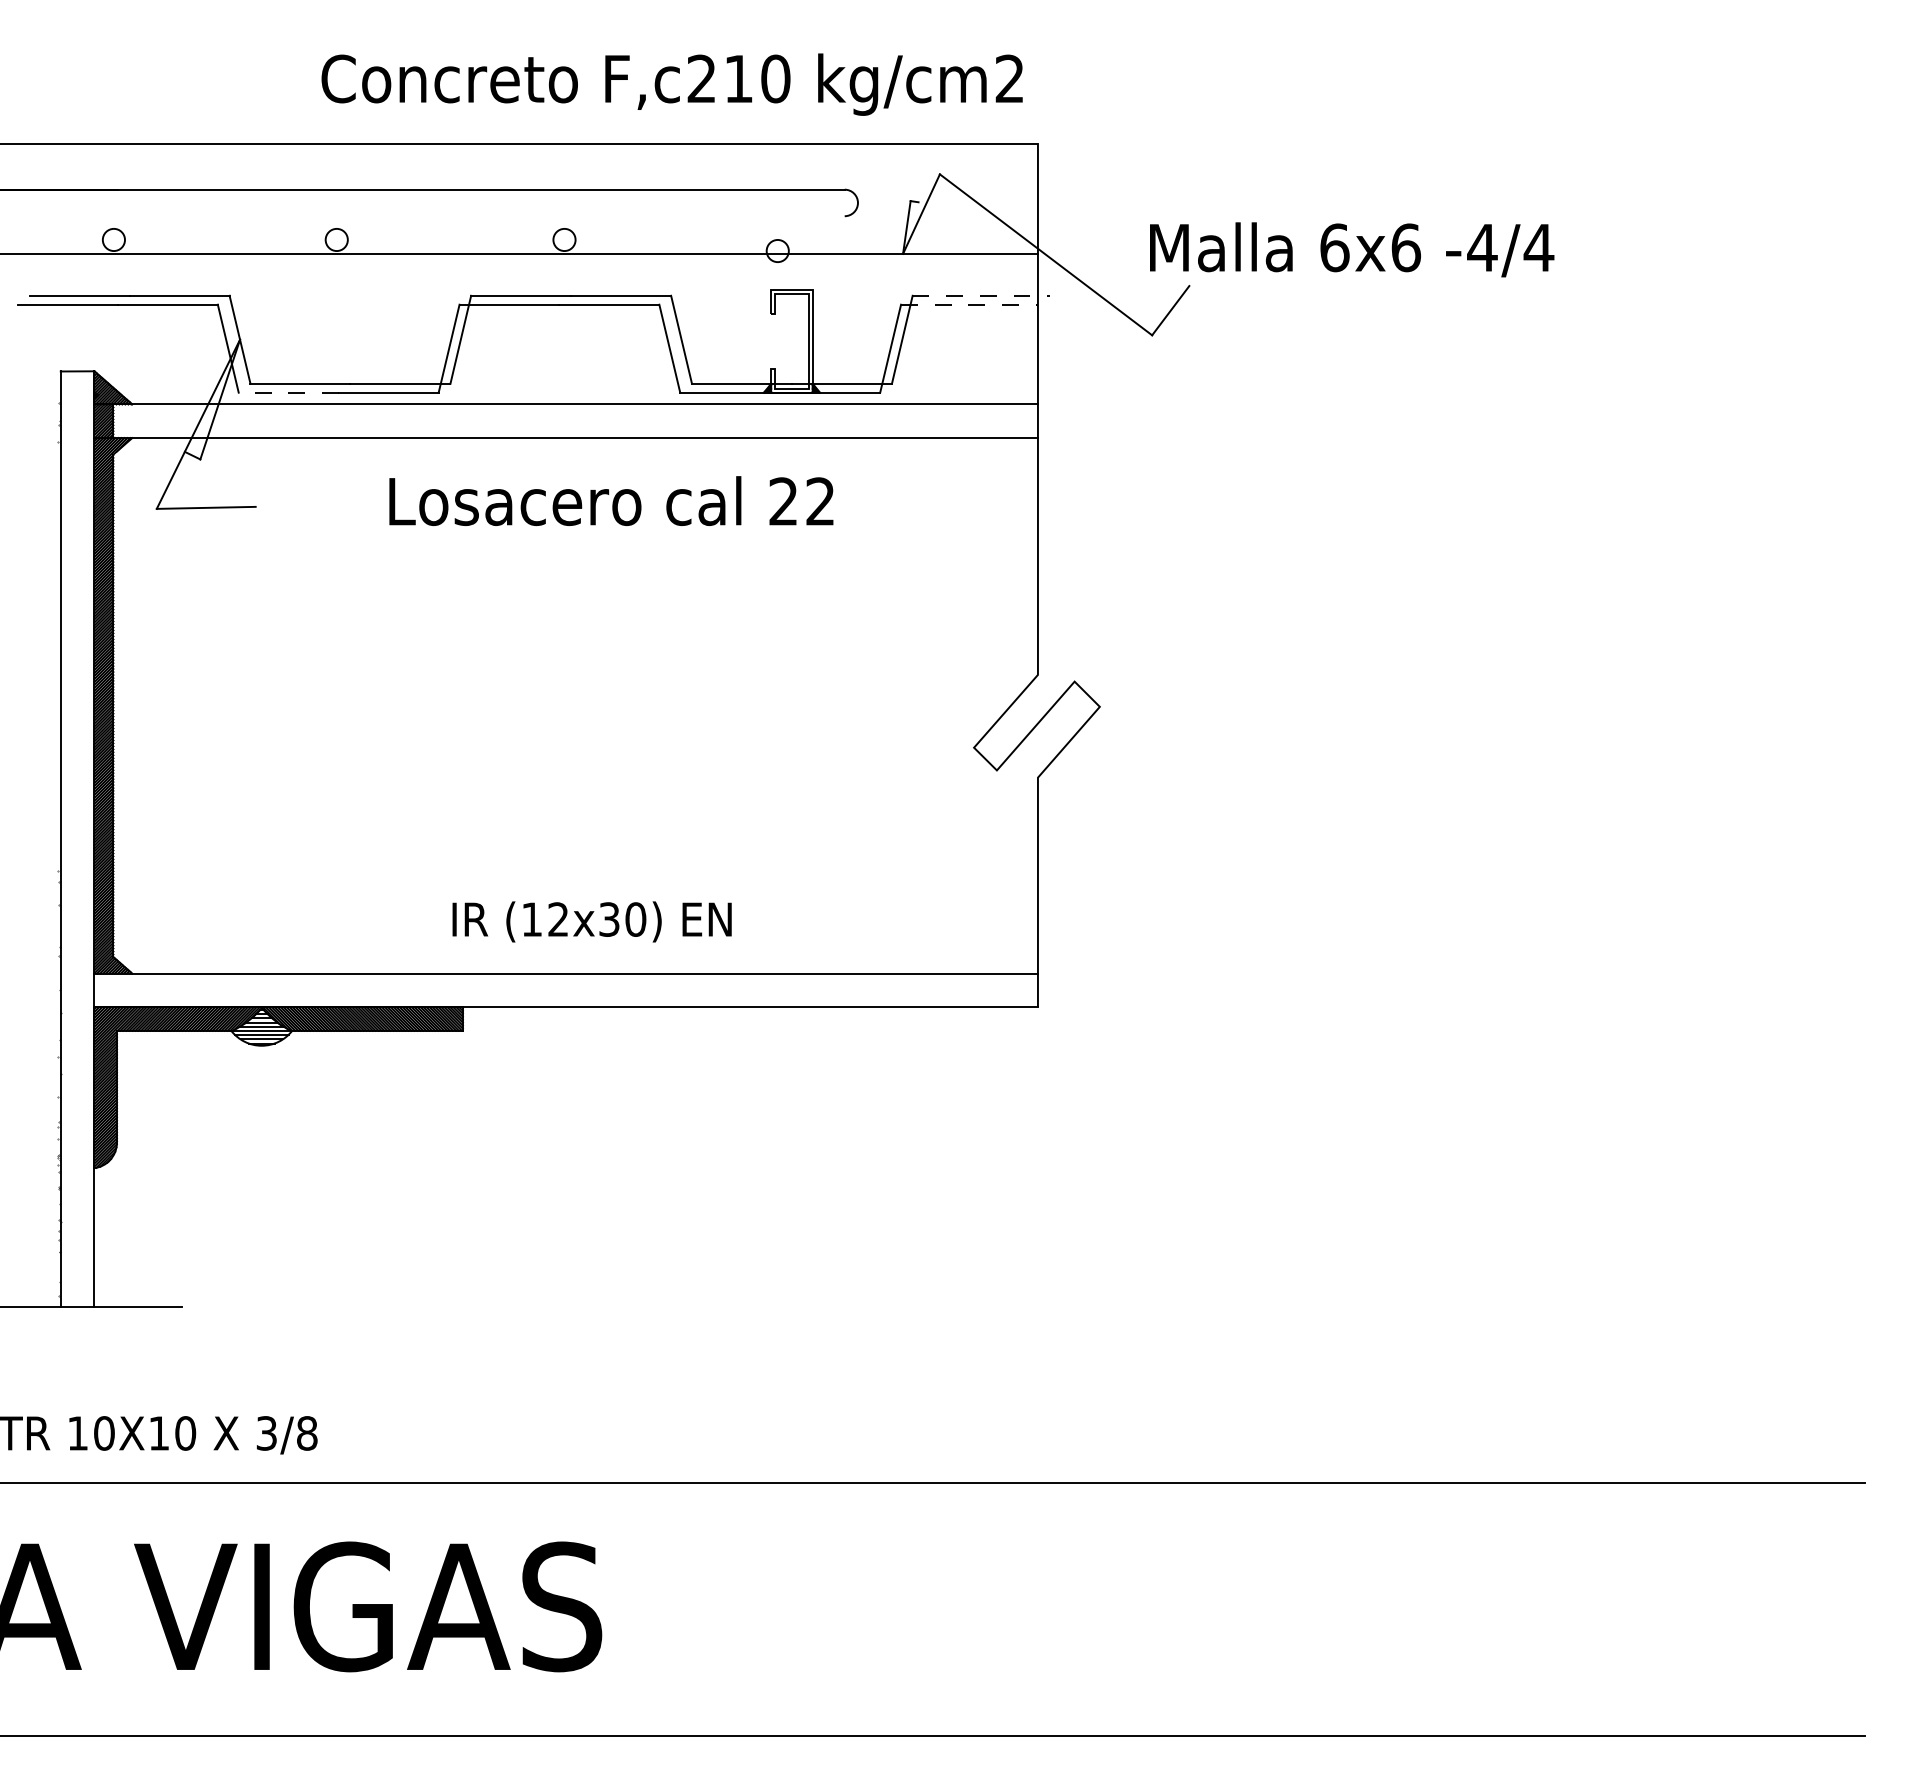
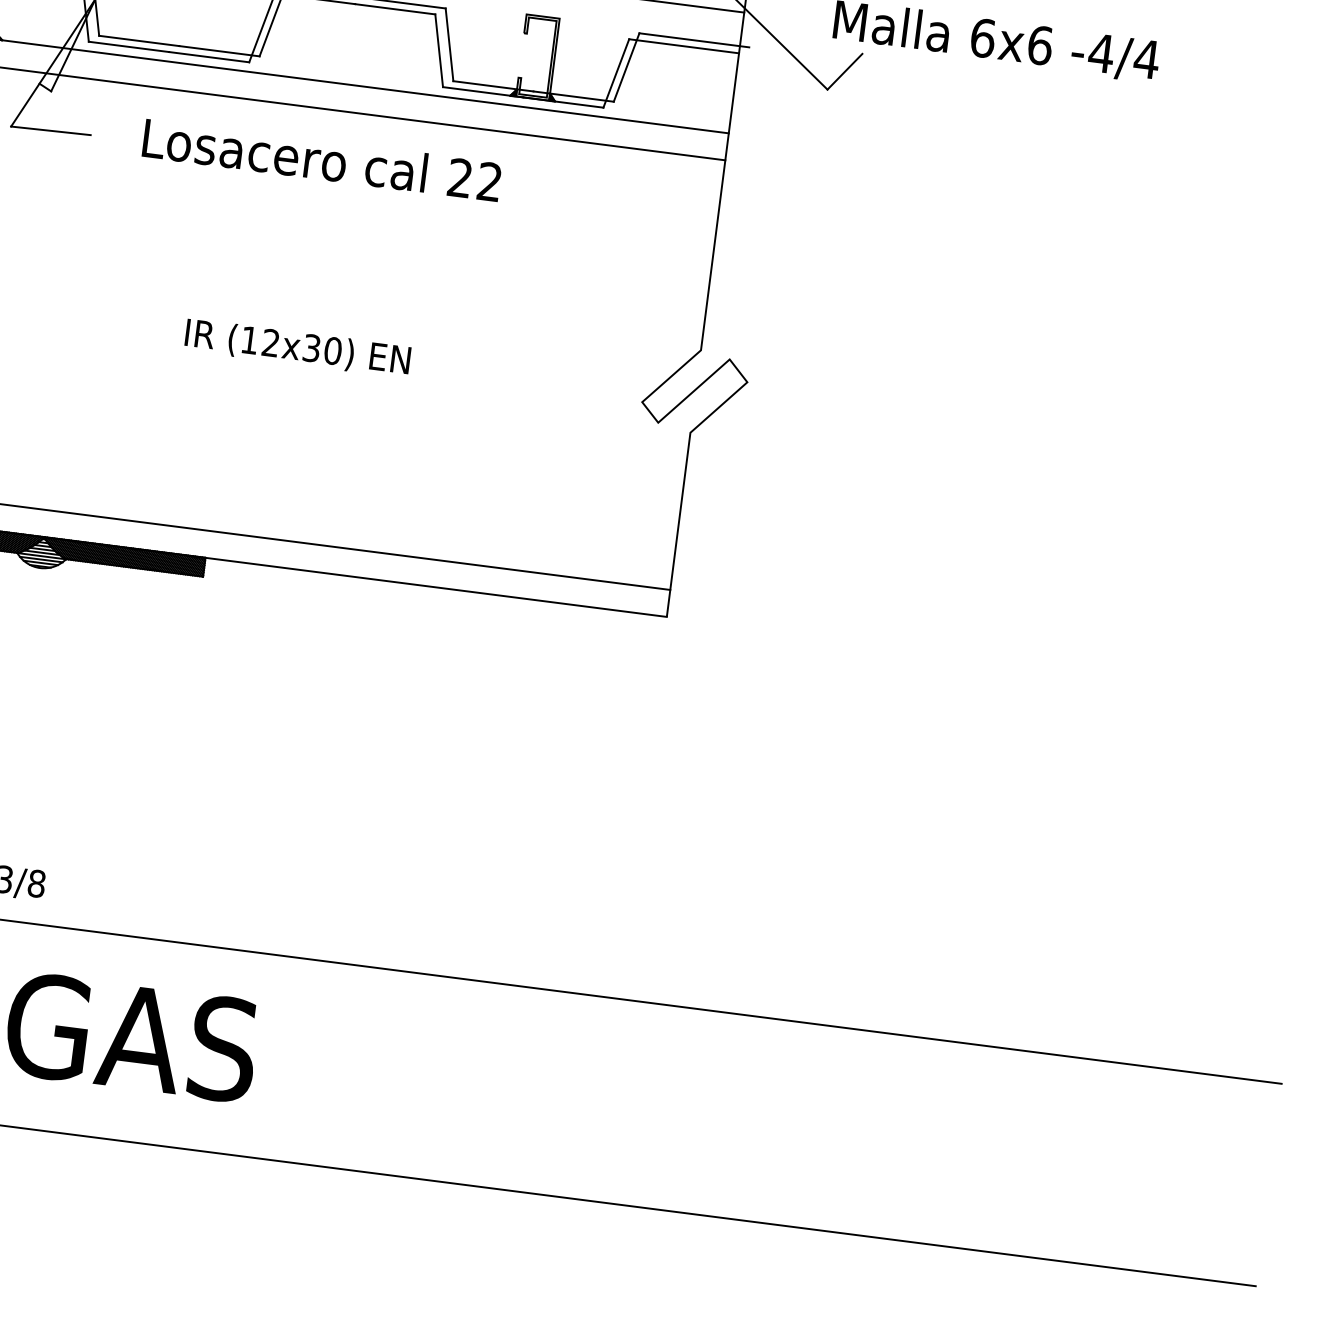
line: (981, 295) -> (694, 40), dashed -> solid
line: (970, 304) -> (684, 46), dashed -> solid
line: (288, 392) -> (128, 46), dashed -> solid
text: (611, 500) -> (322, 159), moved
text: (591, 921) -> (297, 348), moved

